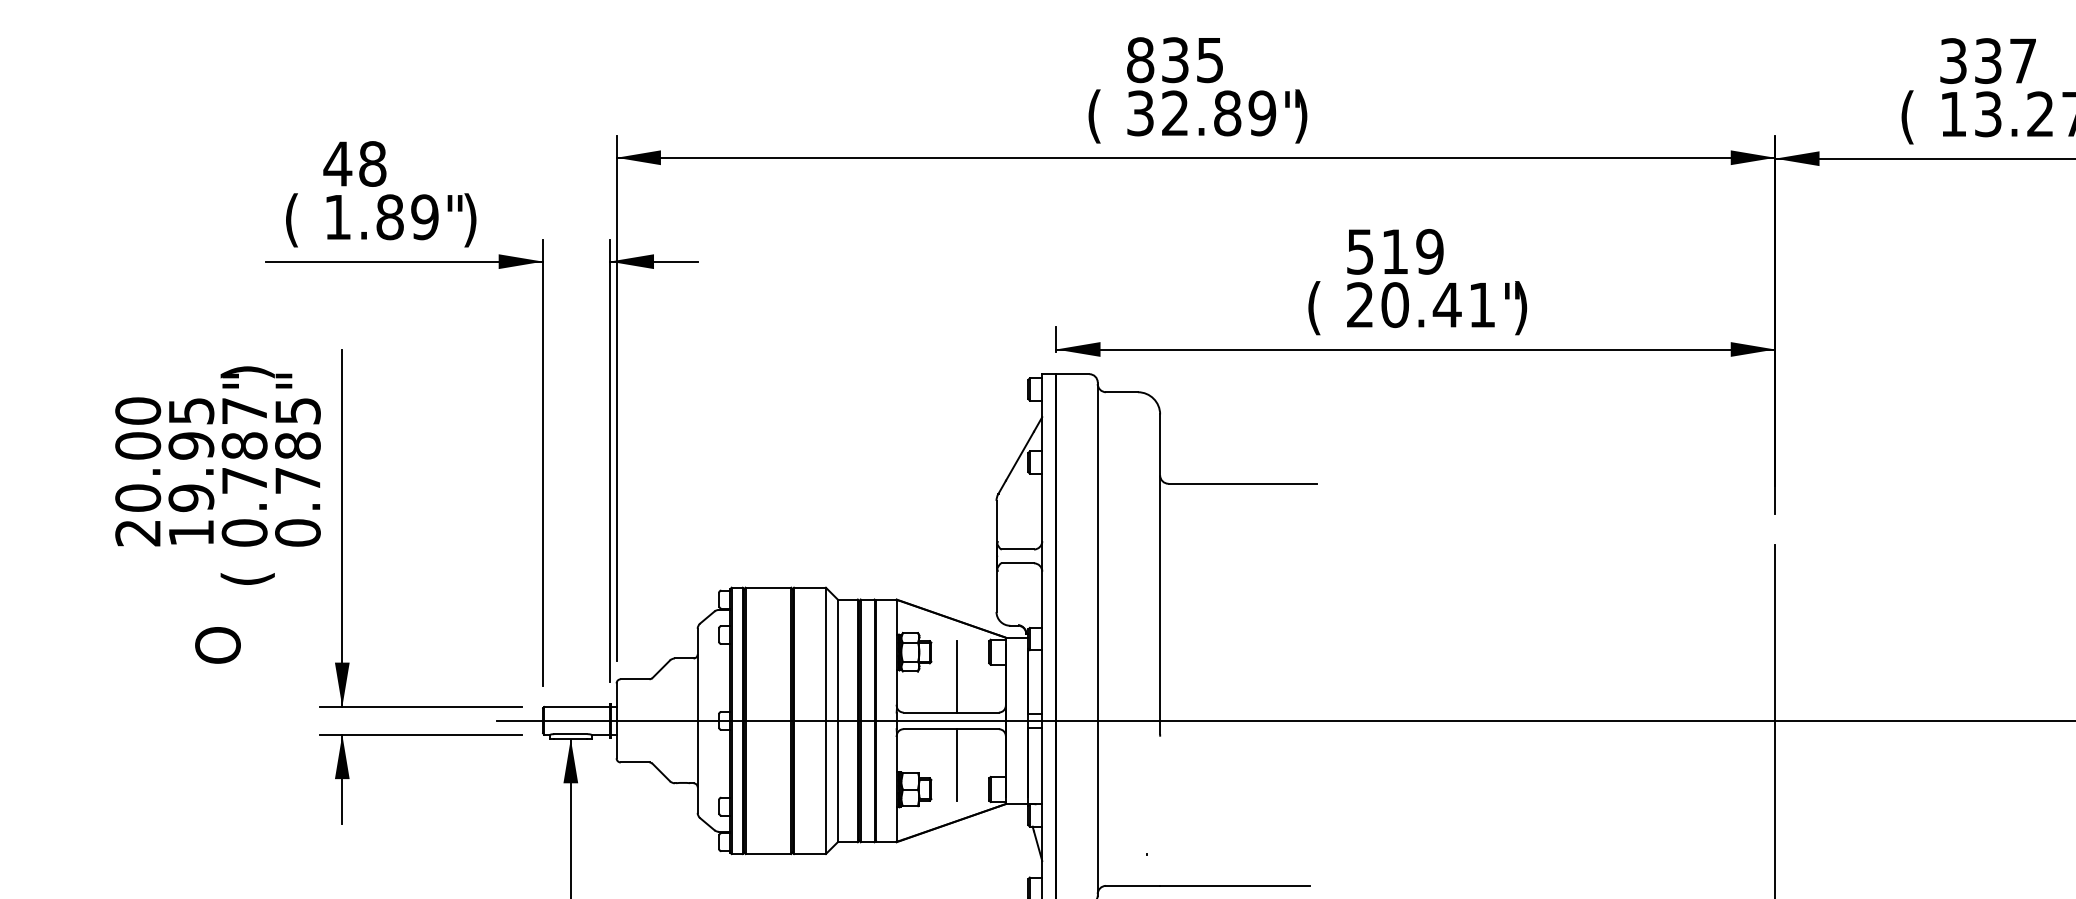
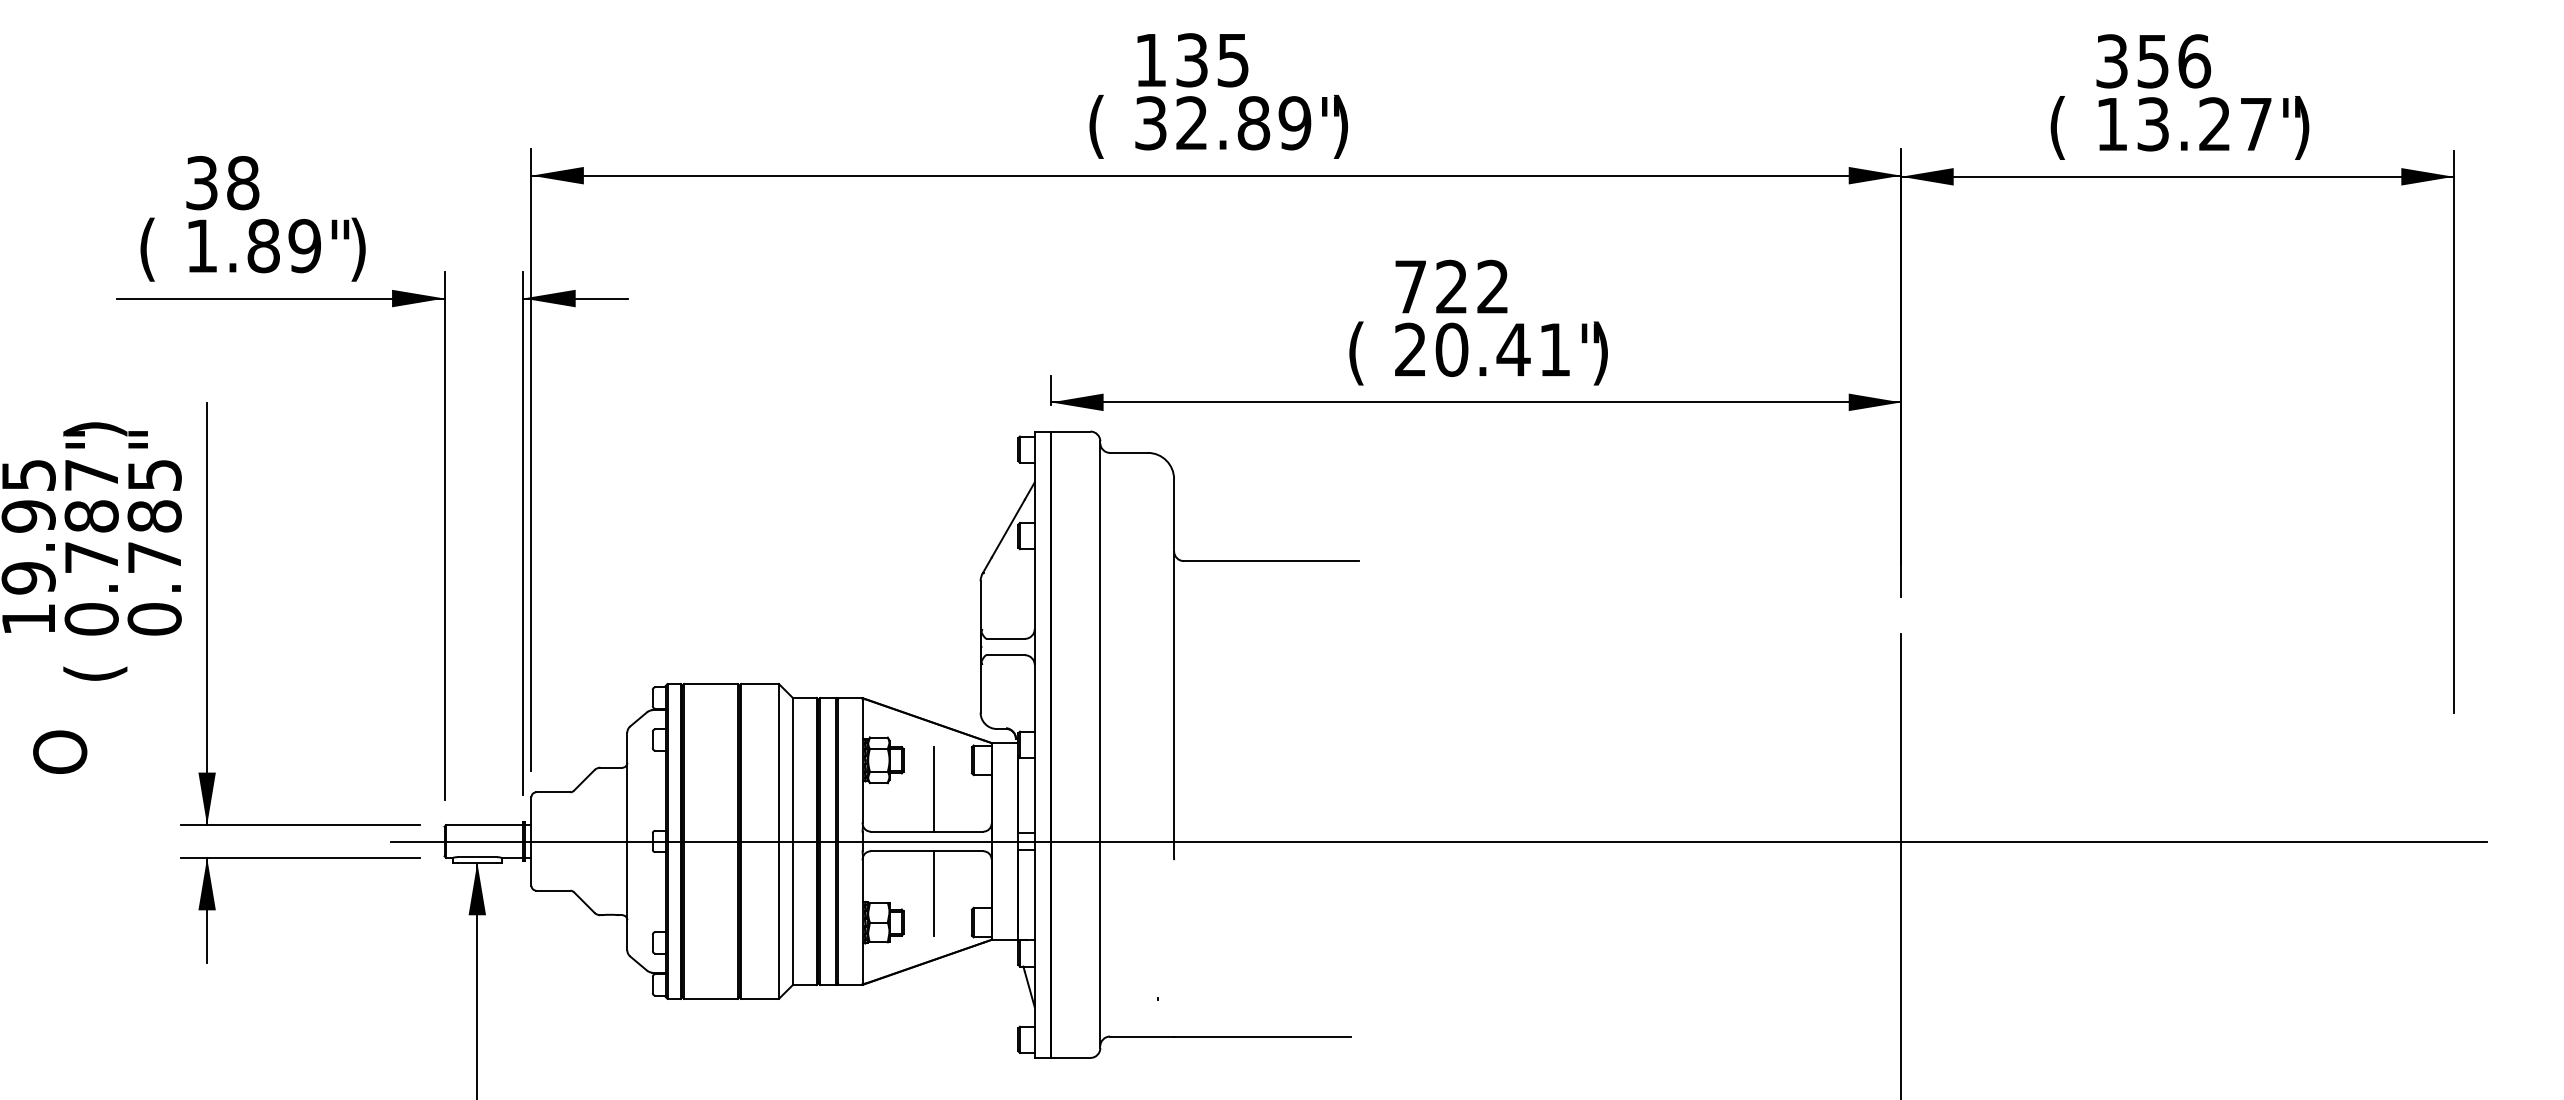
text: (1140, 60) -> (1150, 60), 835 -> 135
text: (2006, 61) -> (2174, 61), 337 -> 356
text: (337, 164) -> (201, 183), 48 -> 38
text: (1395, 251) -> (1452, 286), 519 -> 722

